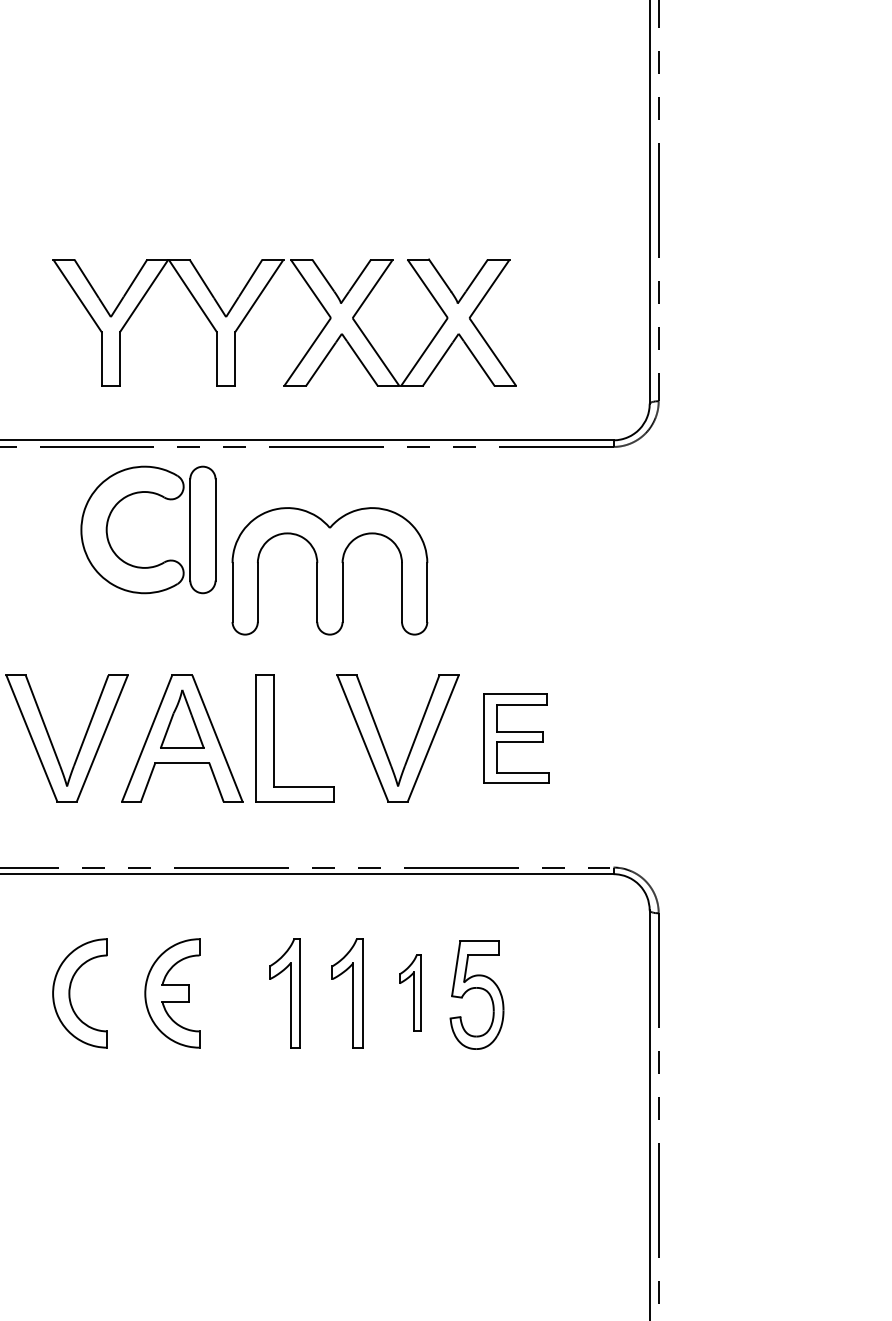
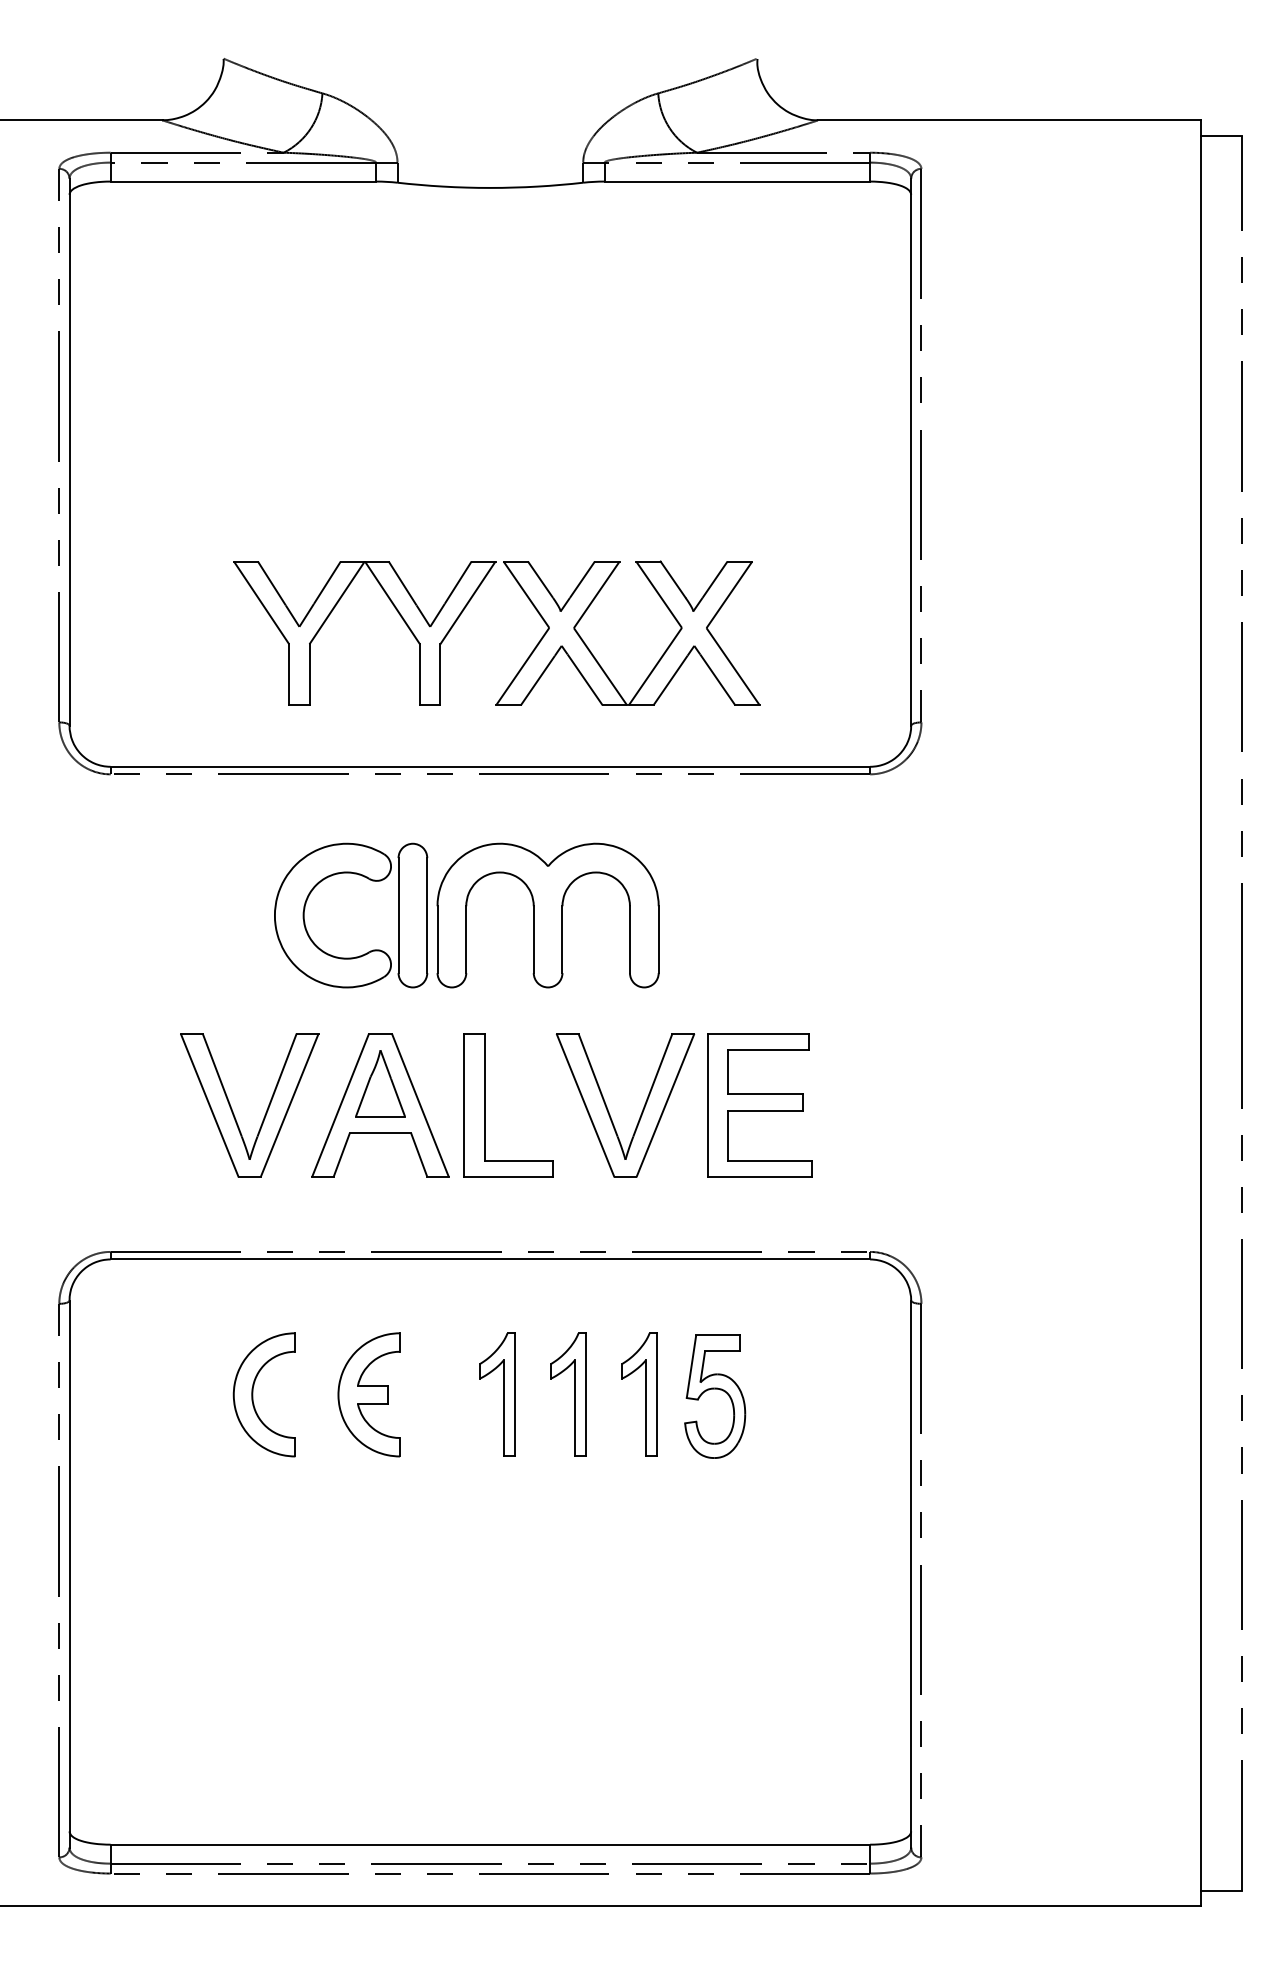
part: (163, 498) -> (368, 879), moved
part: (516, 738) -> (759, 1105), size x1.43
part: (410, 993) -> (639, 1394), size x1.43

